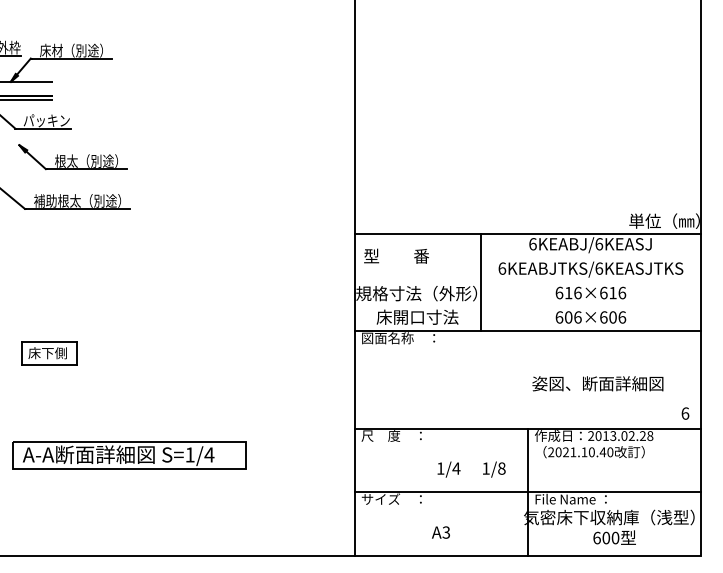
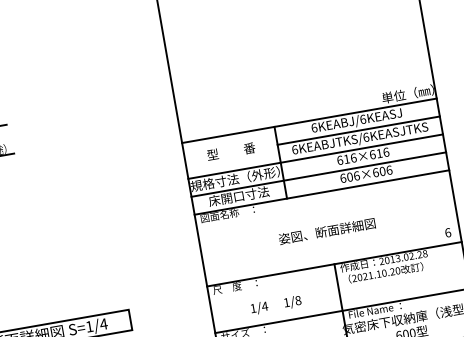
text: (396, 255) -> (231, 151), moved
line: (590, 258) -> (358, 131), added
line: (527, 282) -> (315, 156), added
line: (527, 306) -> (318, 174), added
text: (597, 383) -> (326, 231), moved
text: (602, 452) -> (392, 272), 2021.10.40 -> 2021.10.20
text: (471, 469) -> (276, 305), moved

